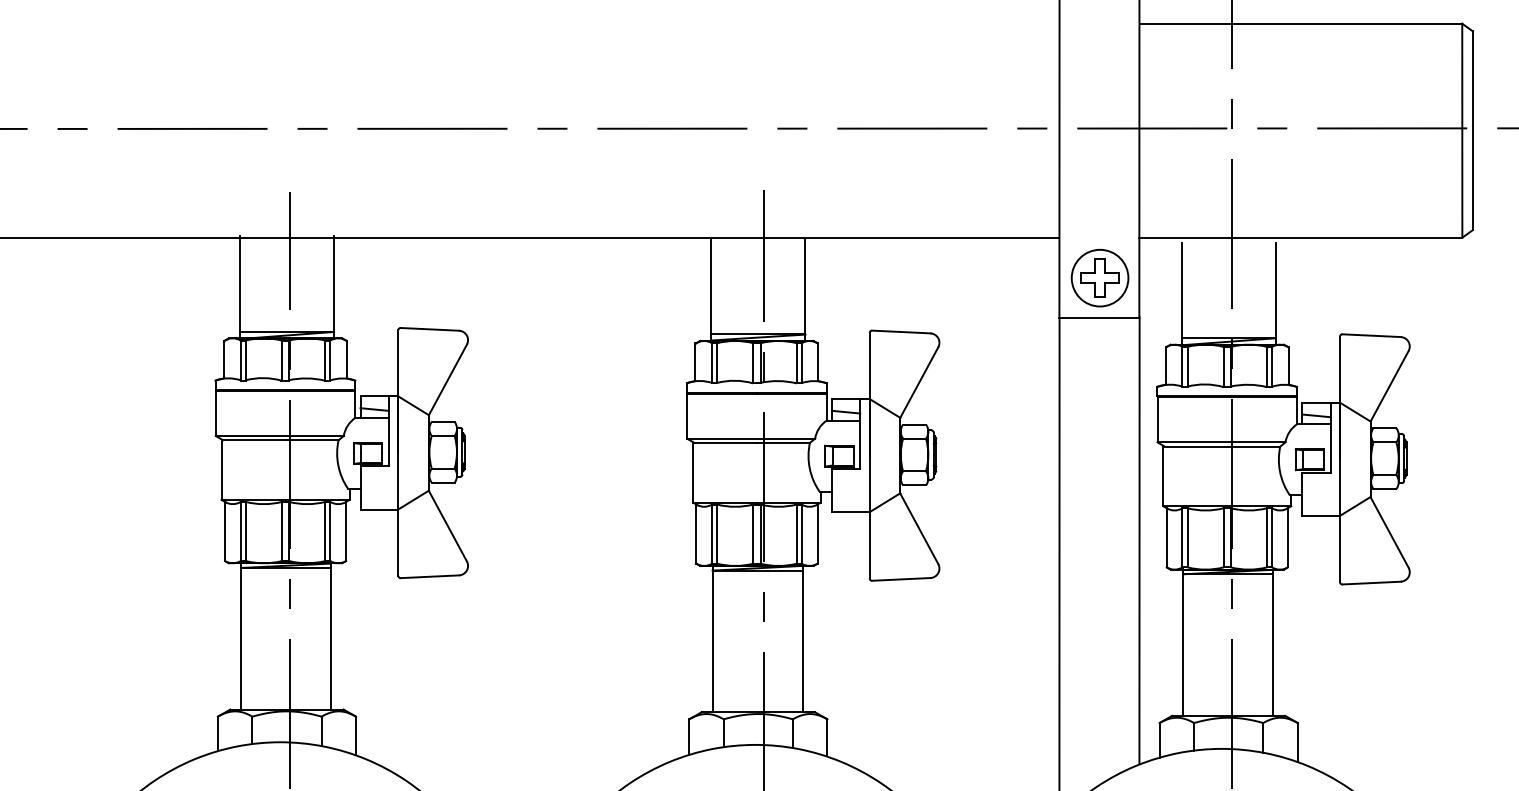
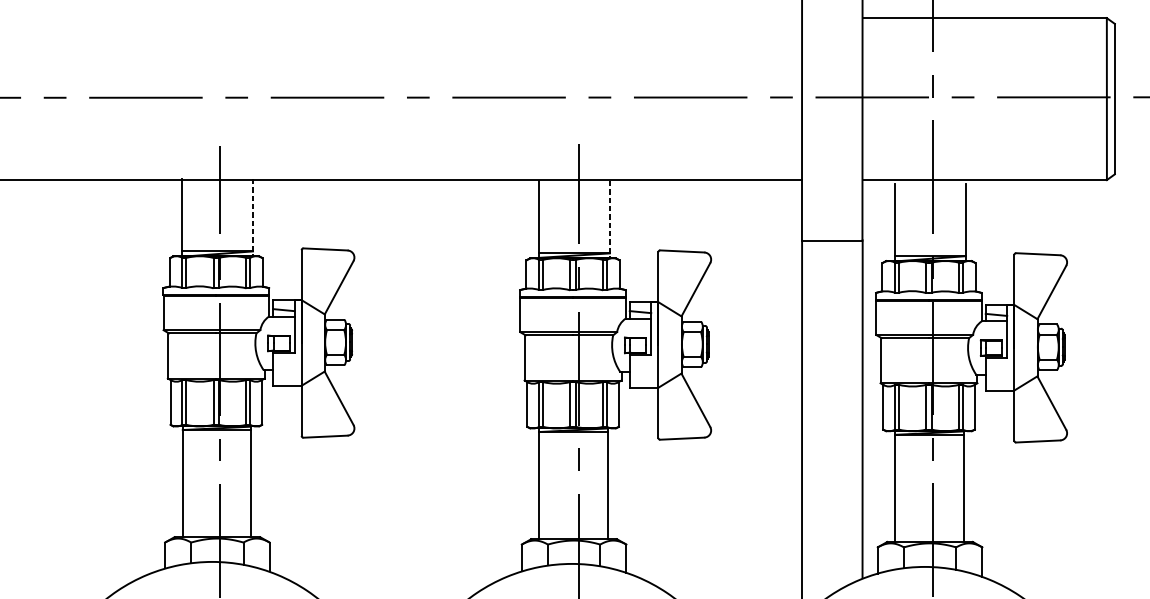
part: (1099, 277) -> (832, 210), removed
line: (334, 287) -> (253, 217), solid -> dashed
line: (805, 290) -> (609, 220), solid -> dashed

